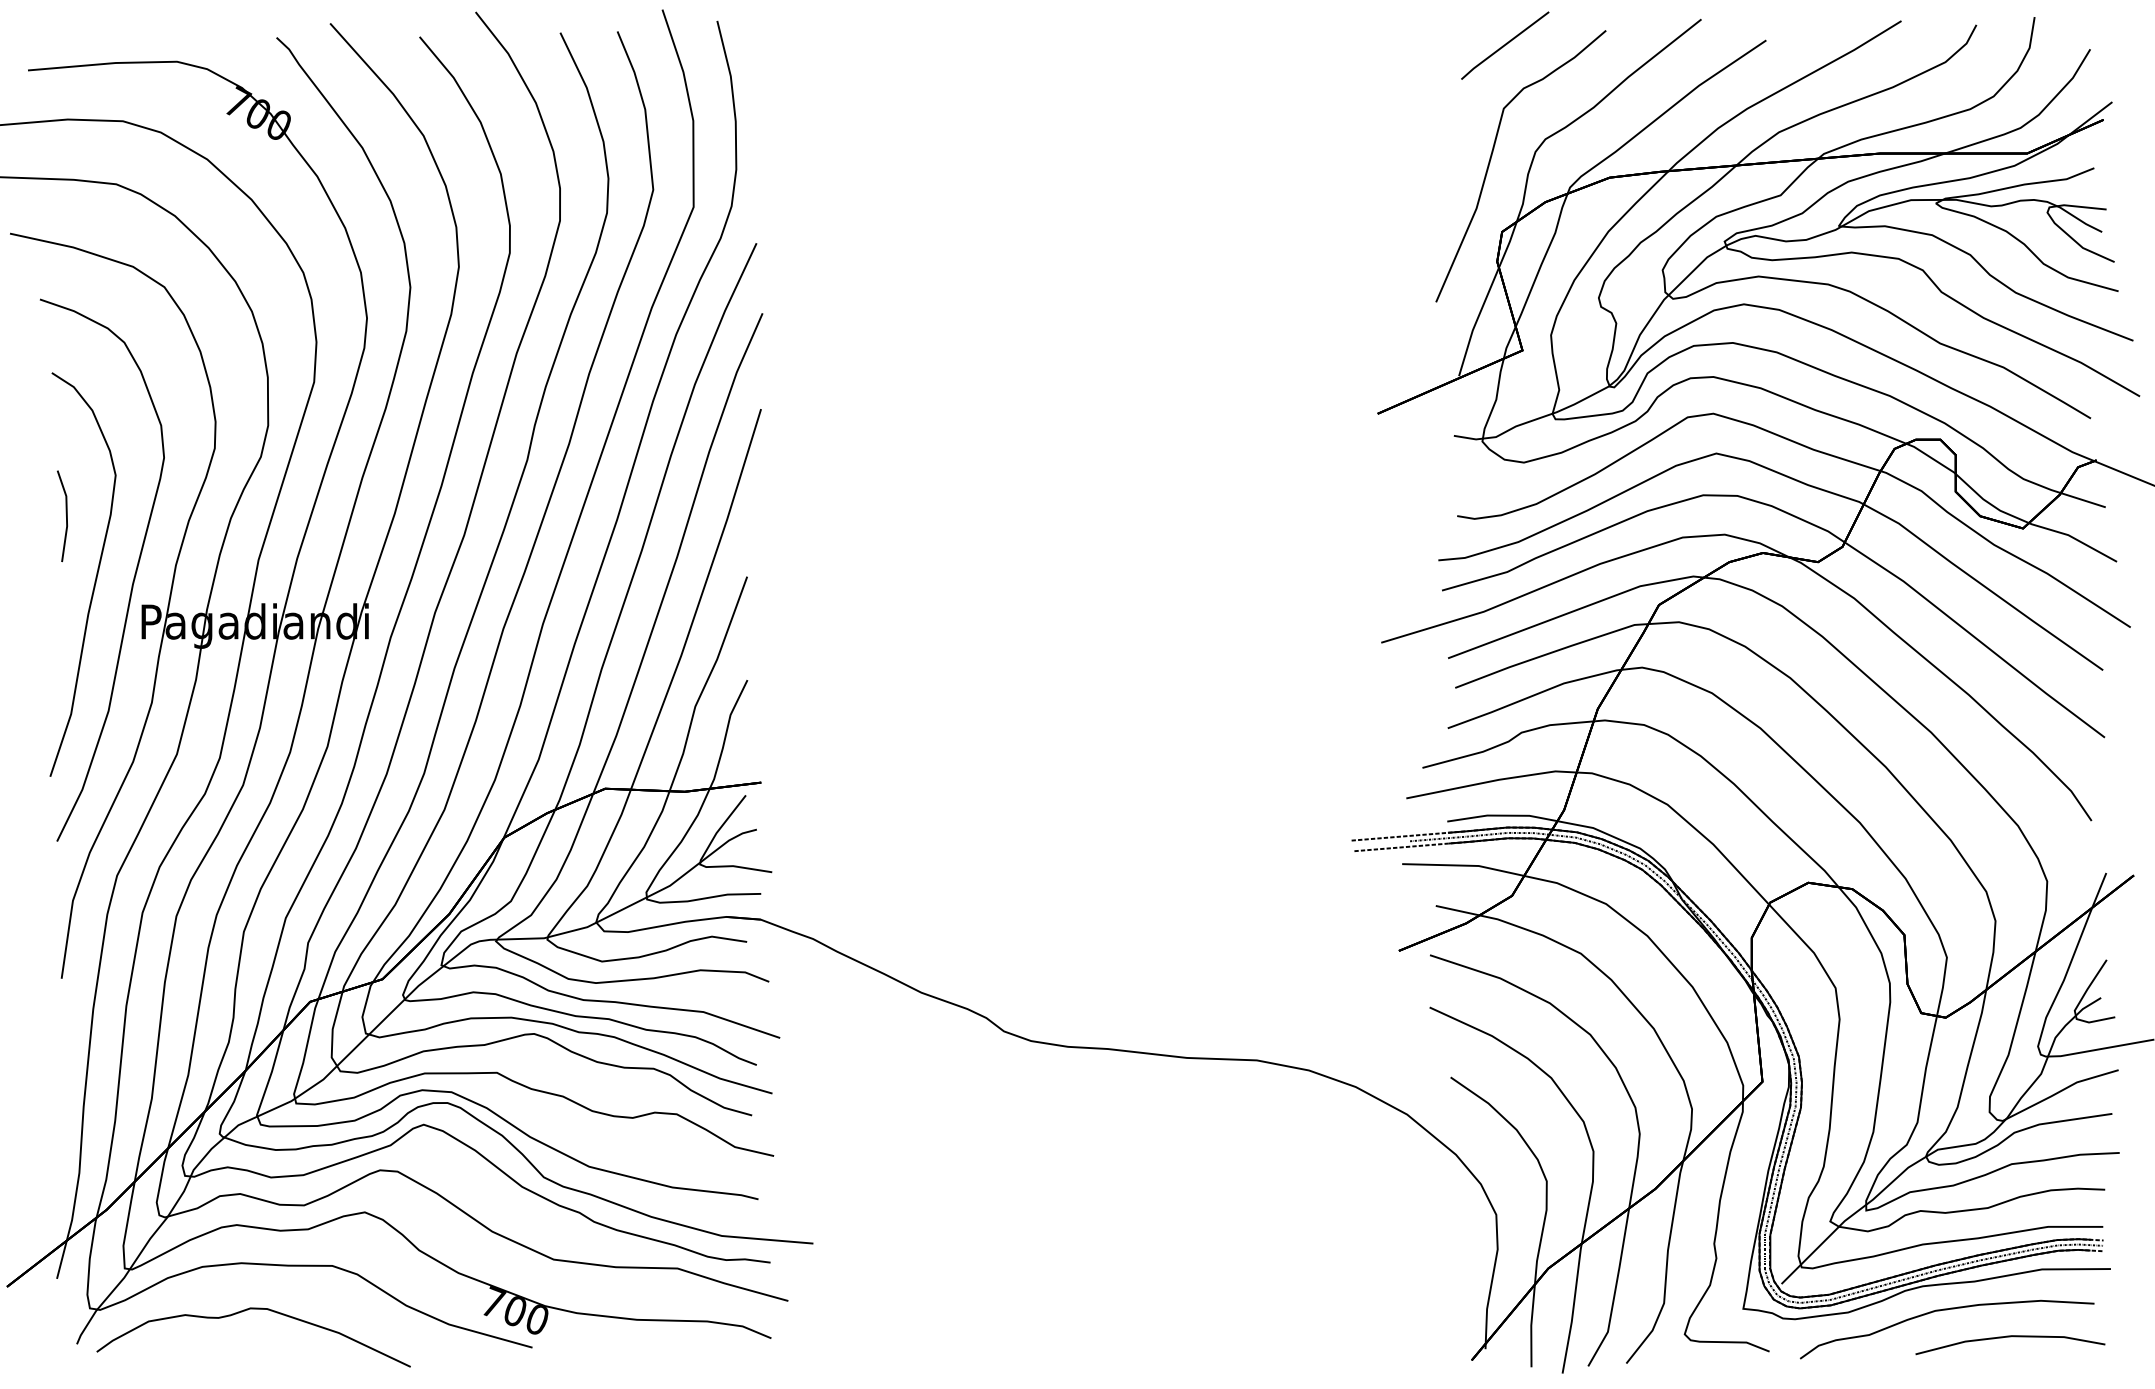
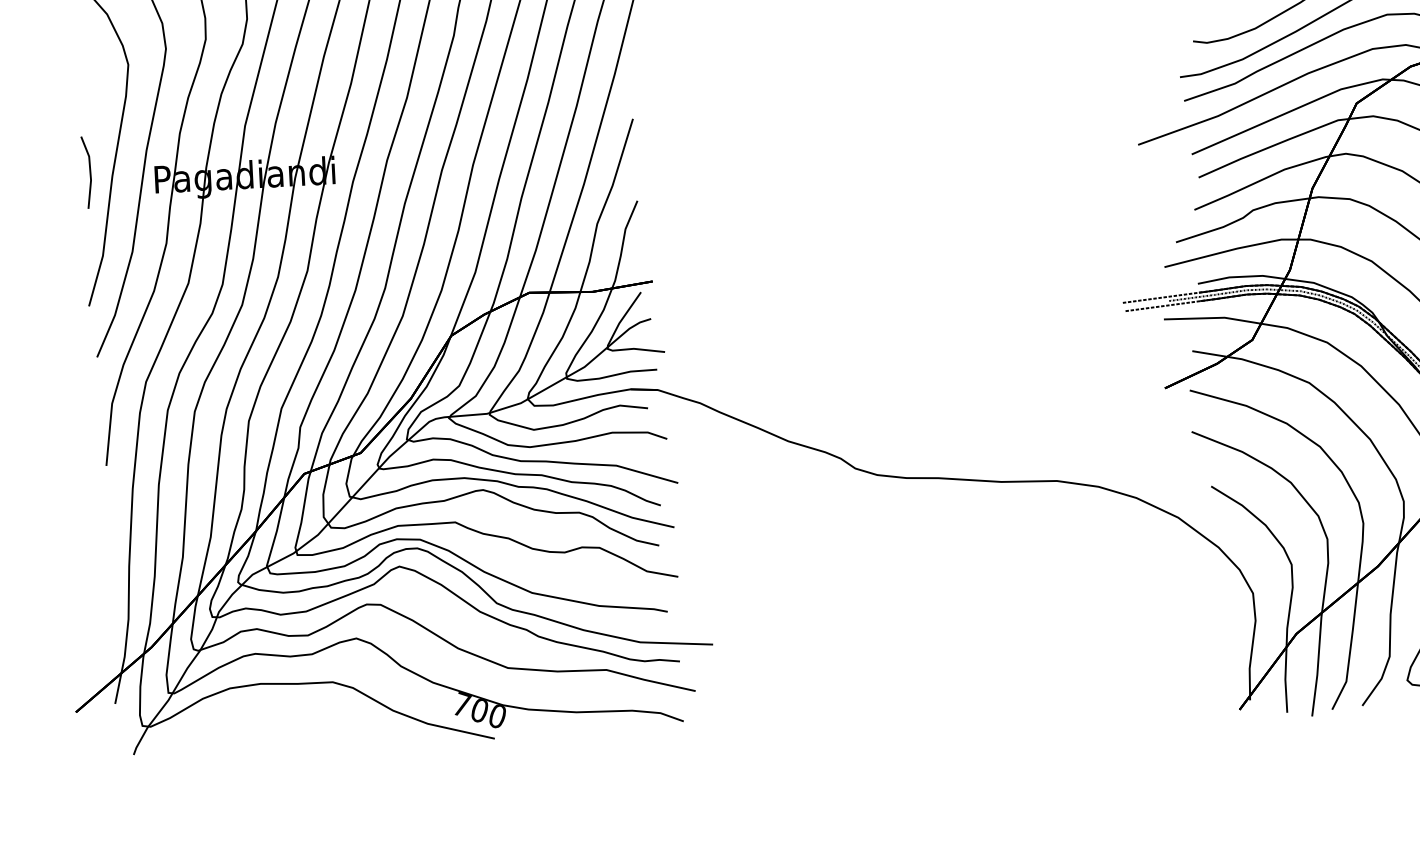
line: (66, 516) -> (90, 172), moved
curve: (245, 1311) -> (265, 721), removed

